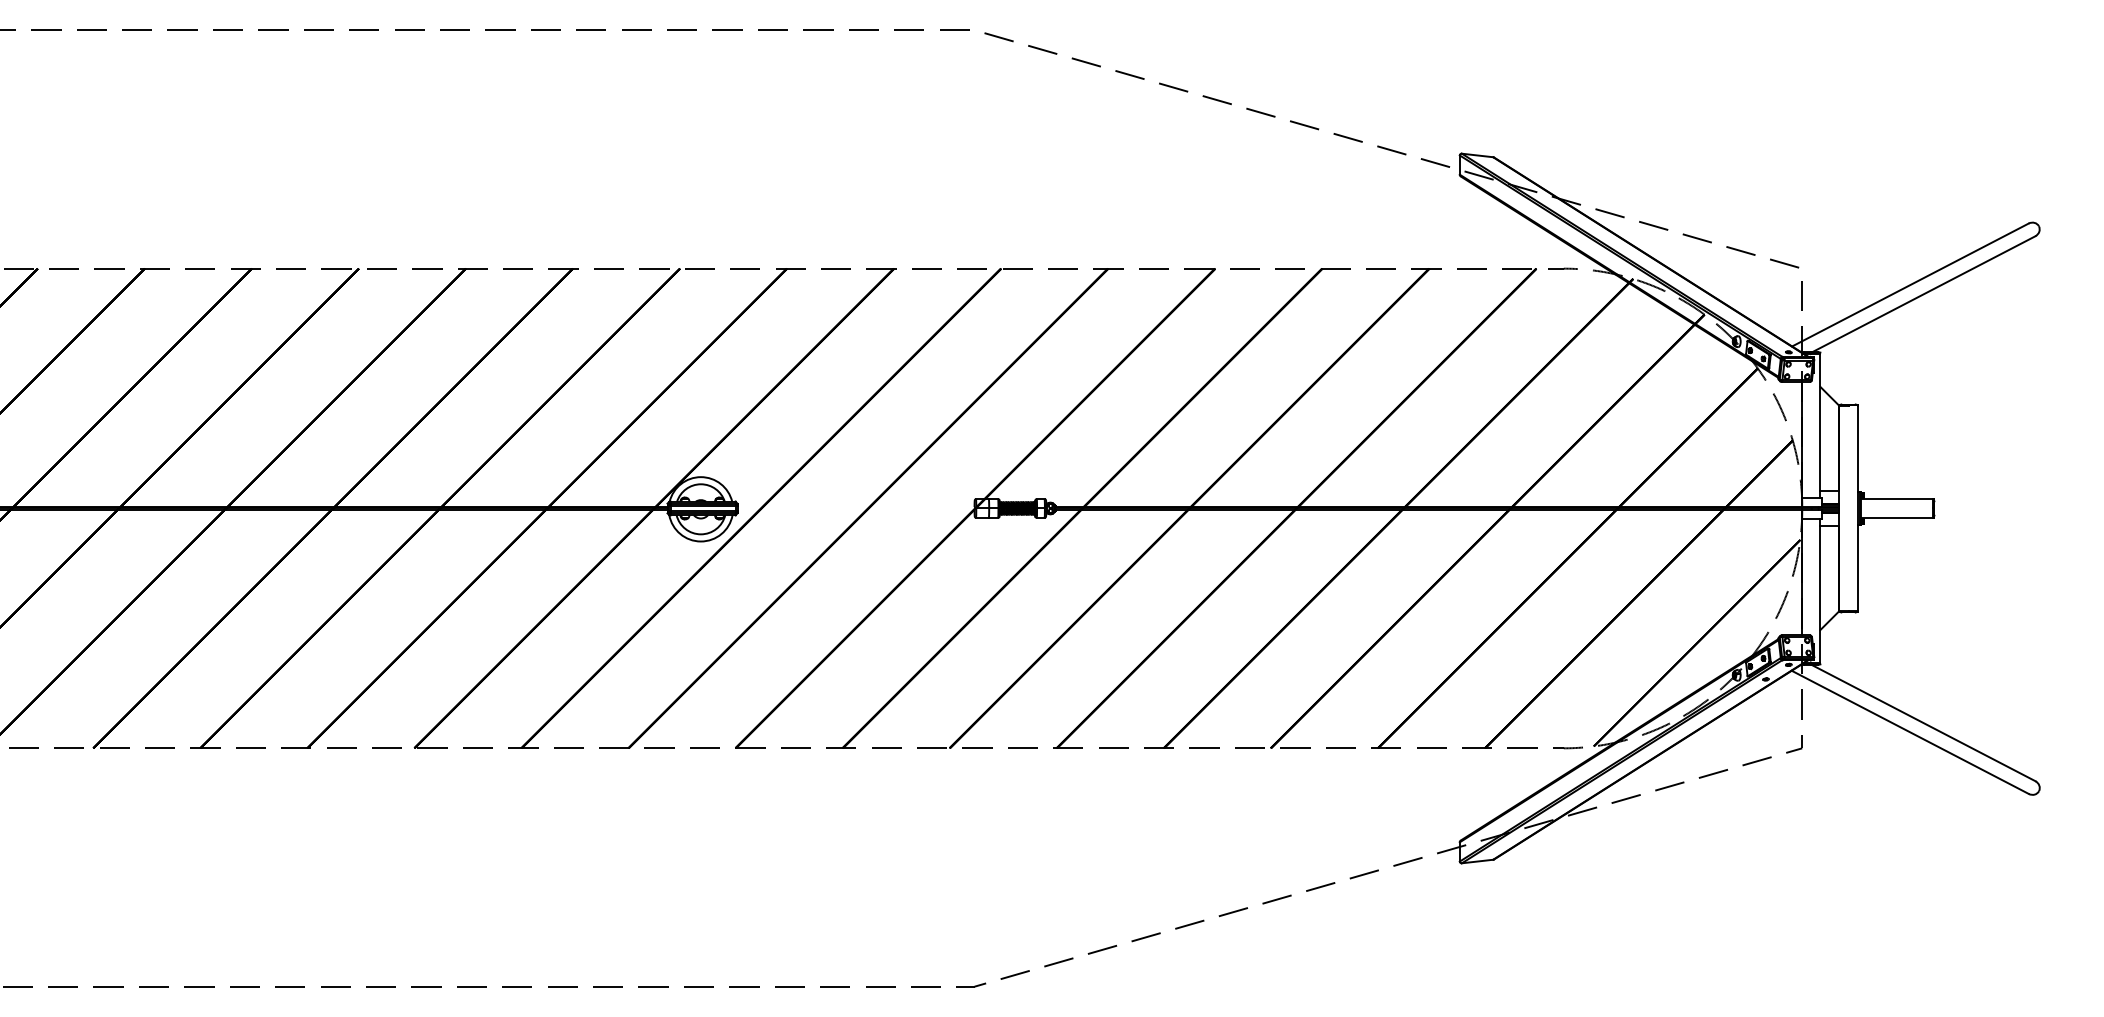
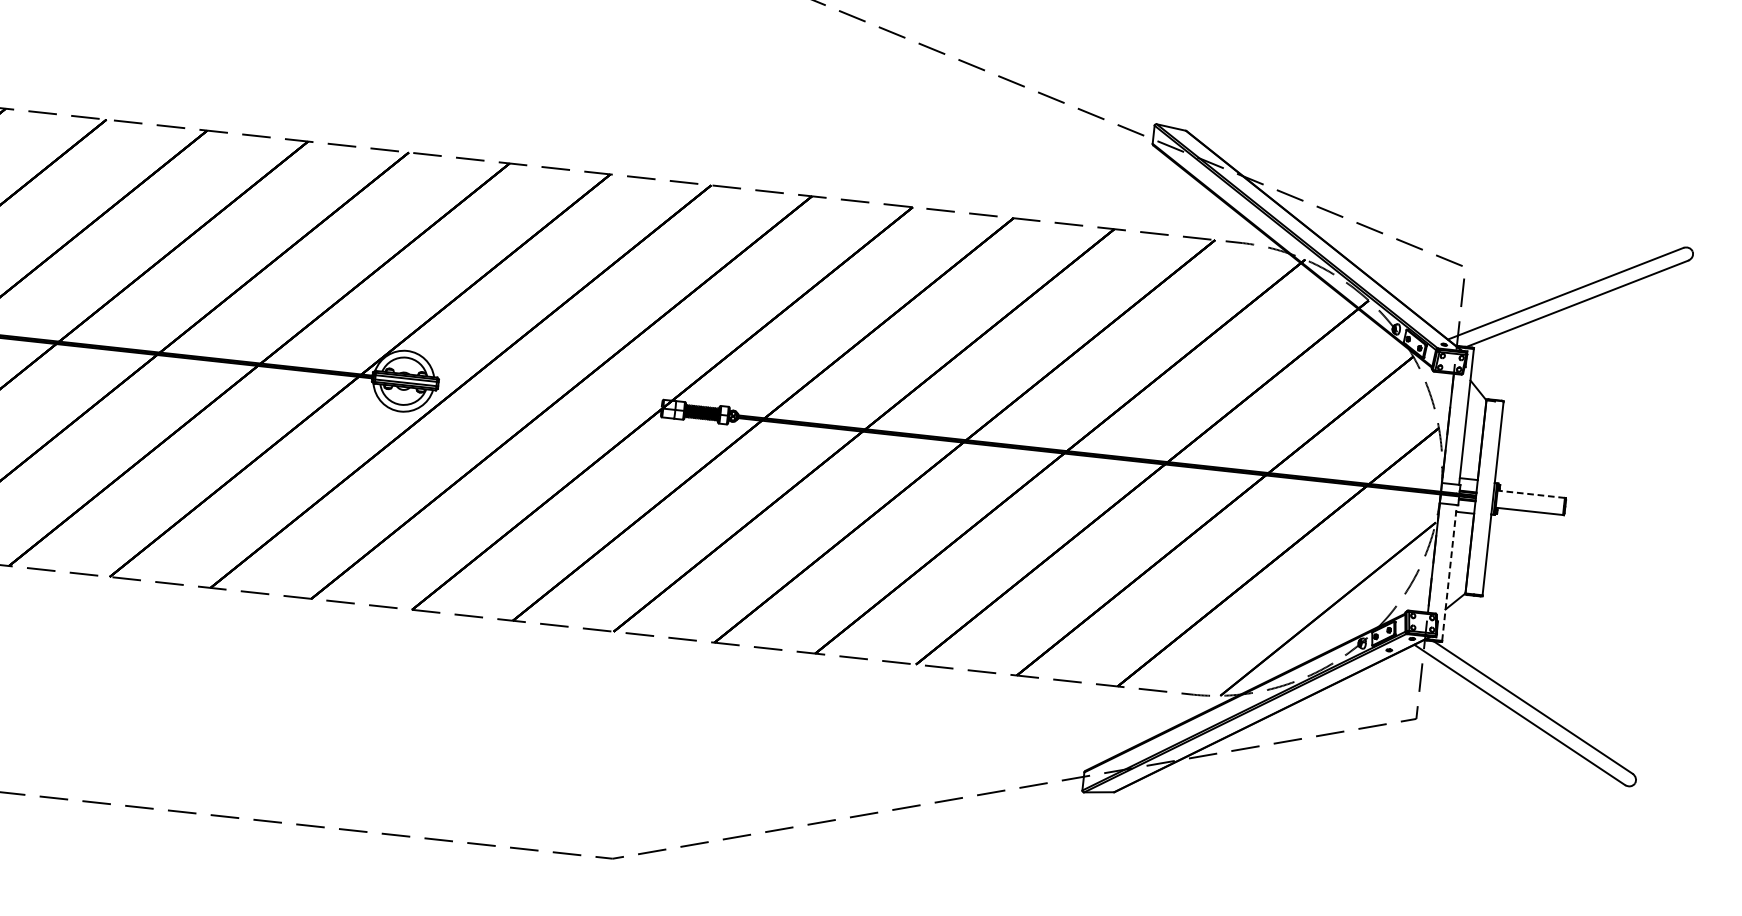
line: (1897, 499) -> (1531, 494), solid -> dashed
line: (1820, 590) -> (1449, 572), solid -> dashed

